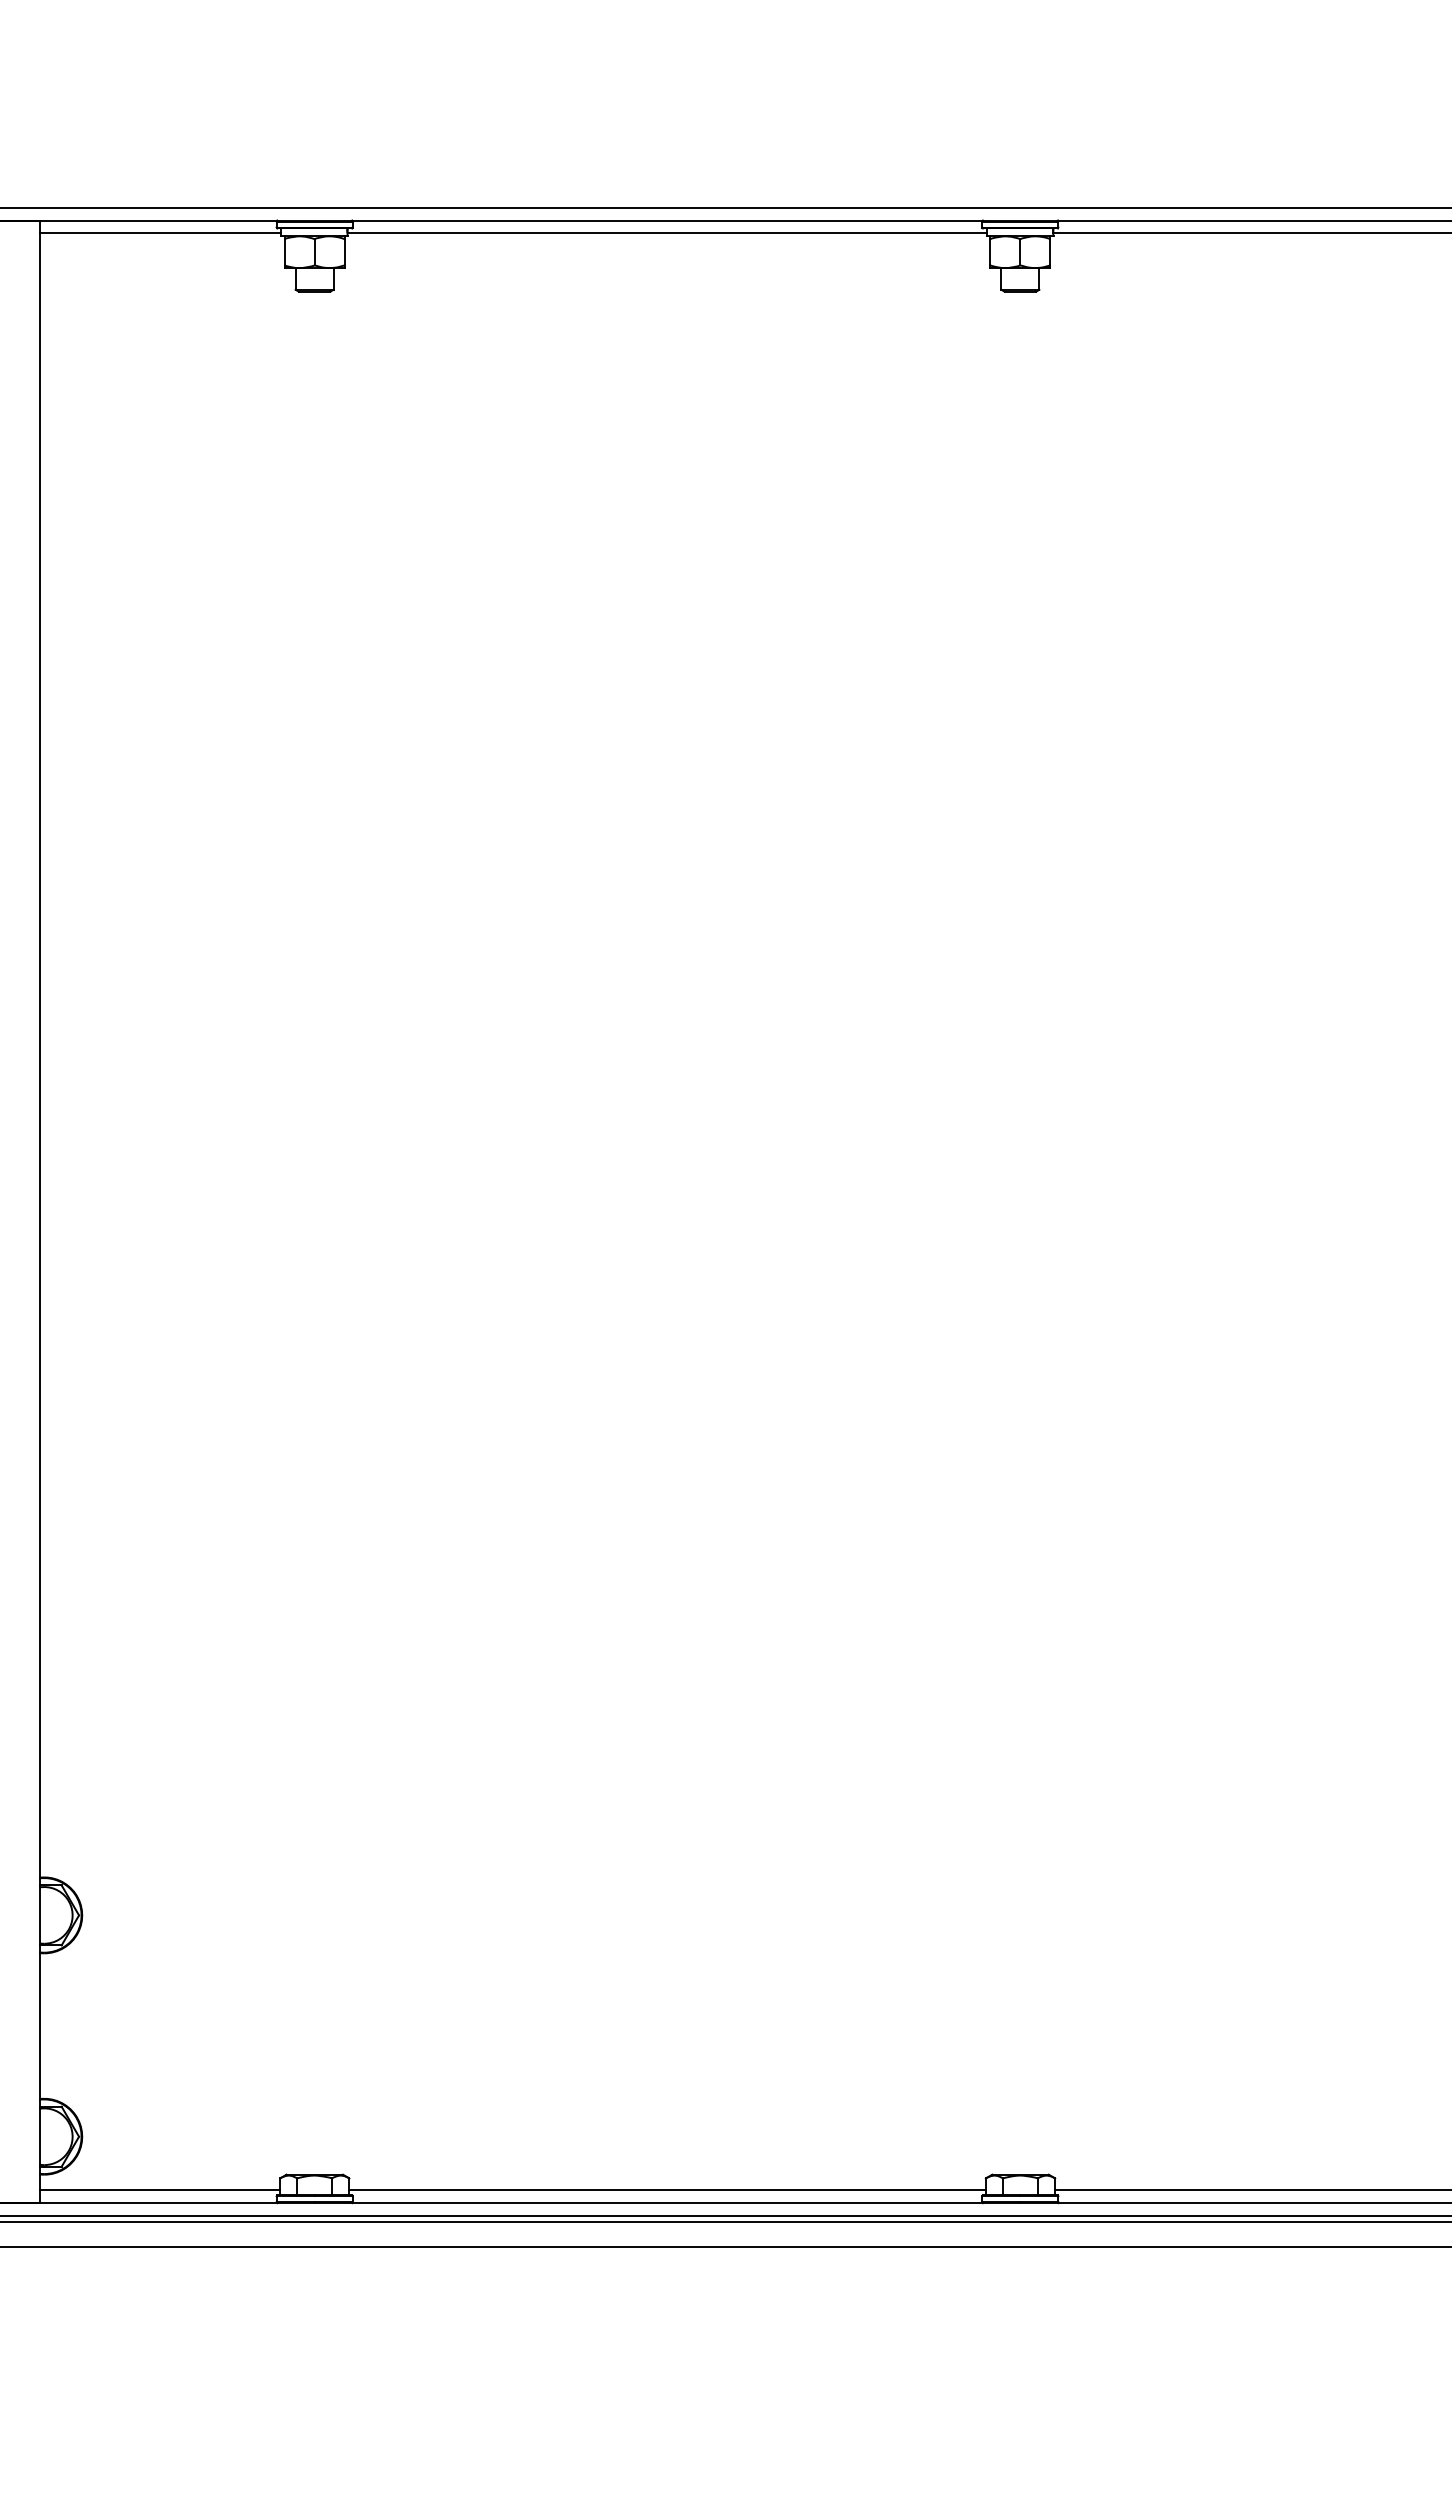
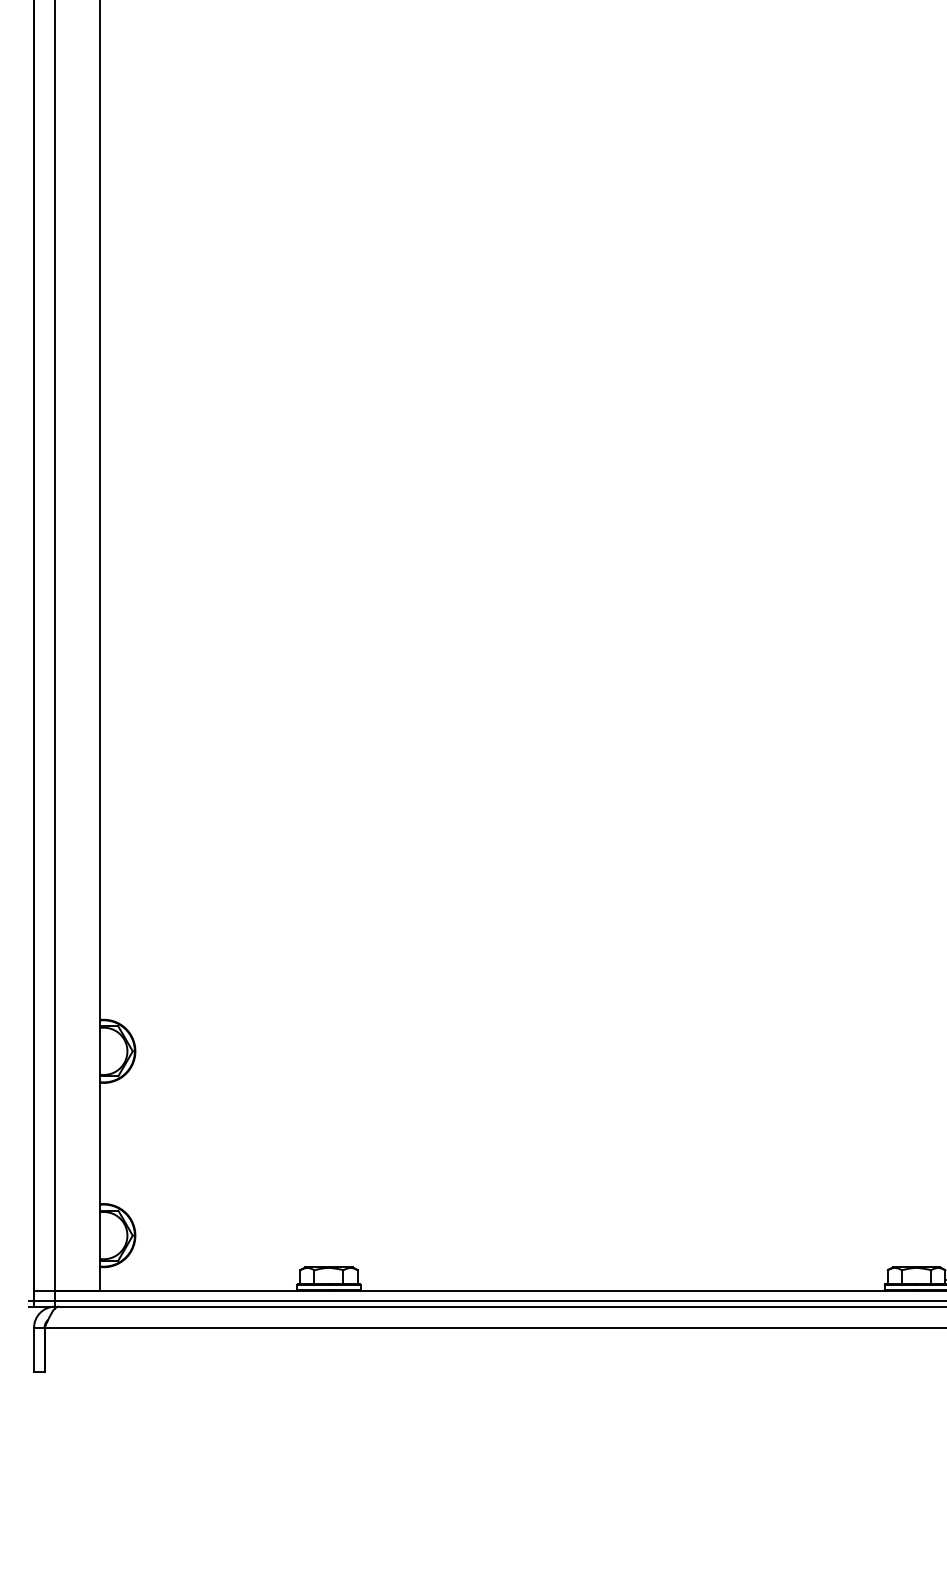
line: (159, 2190) -> (199, 1280), removed
line: (667, 2190) -> (622, 1280), removed

